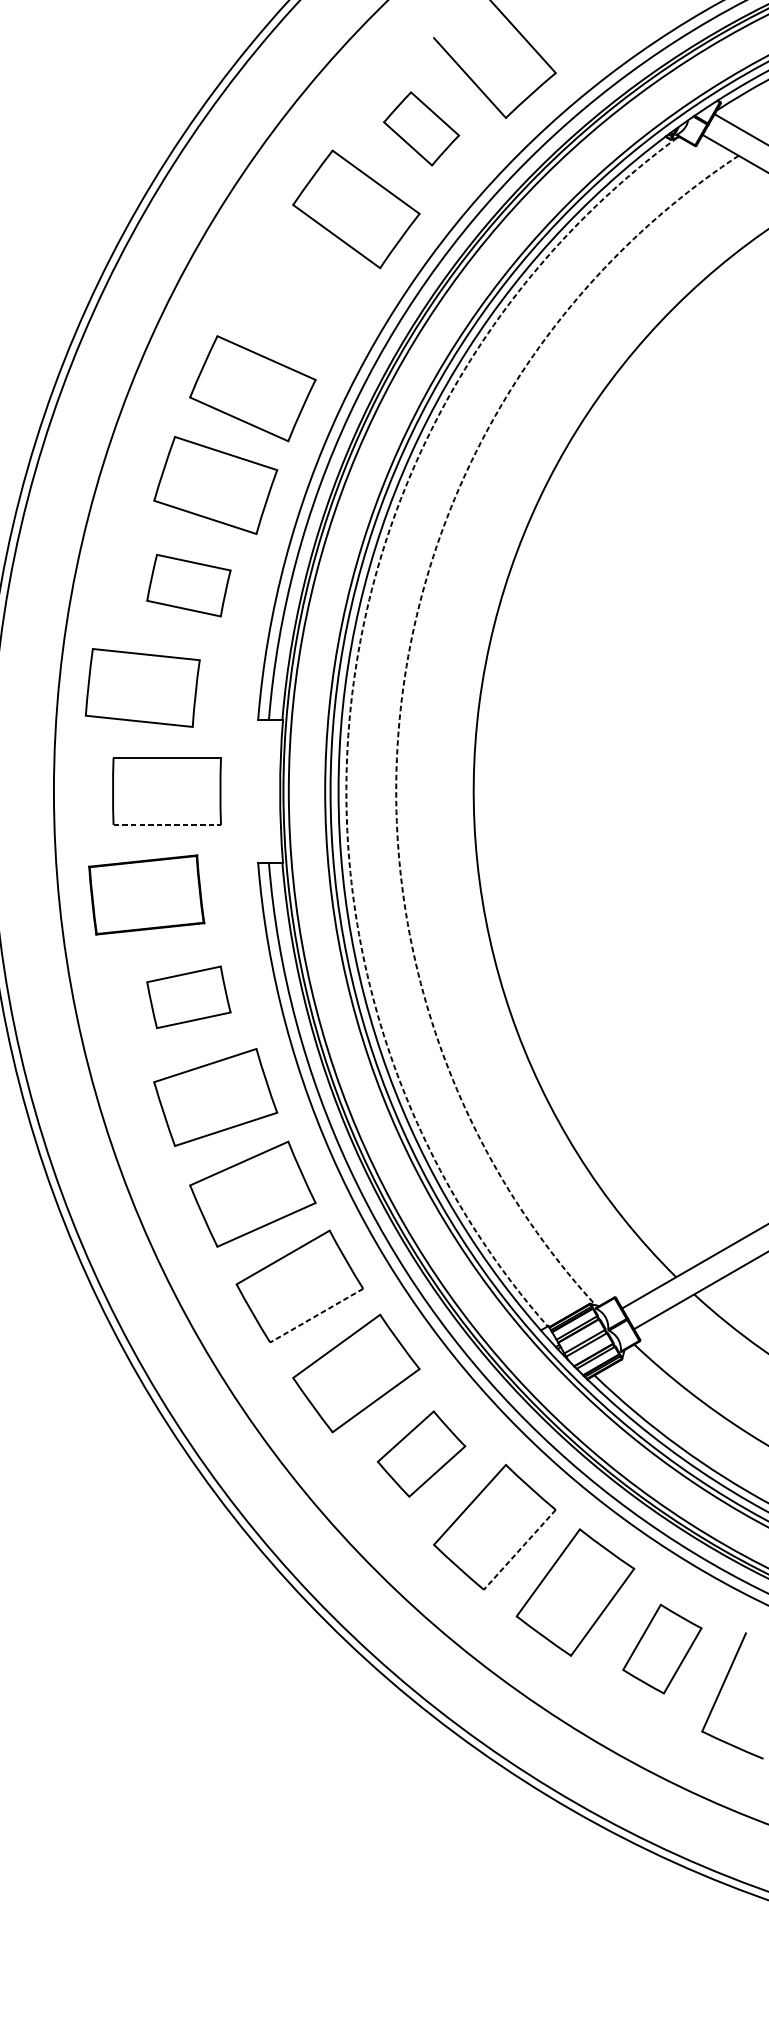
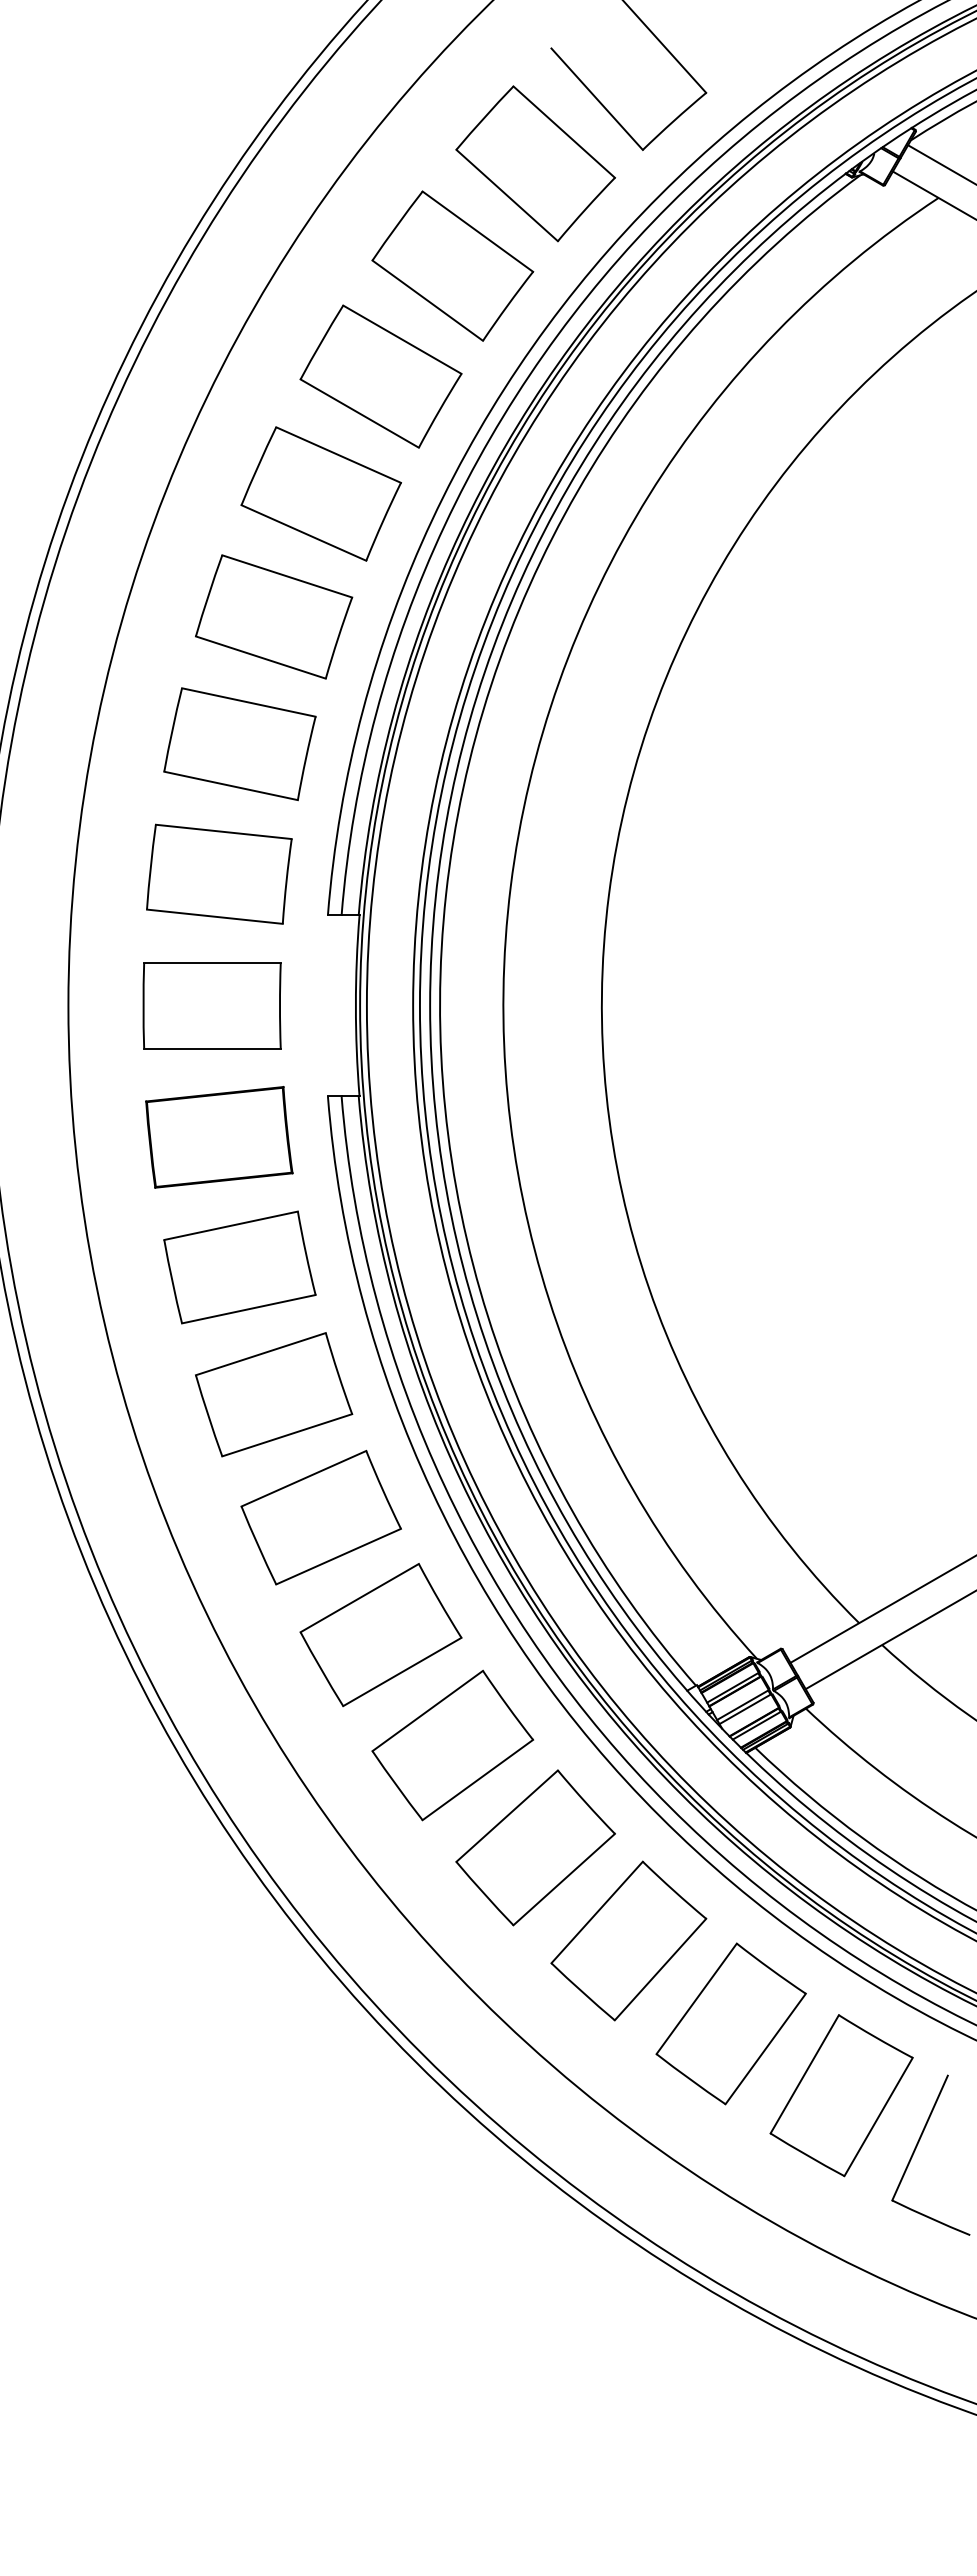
part: (421, 128) -> (535, 163), size x1.67
part: (299, 296) -> (380, 376), added
part: (188, 585) -> (239, 744), size x1.43
part: (142, 687) -> (219, 873), moved
arc: (401, 697) -> (510, 886), dashed -> solid
arc: (351, 703) -> (446, 894), dashed -> solid
line: (167, 825) -> (212, 1048), dashed -> solid
part: (146, 895) -> (219, 1137), moved
part: (188, 997) -> (239, 1267), size x1.43
line: (316, 1316) -> (401, 1672), dashed -> solid
part: (421, 1453) -> (535, 1847), size x1.43
line: (519, 1549) -> (660, 1969), dashed -> solid
part: (662, 1648) -> (841, 2095), size x1.43

